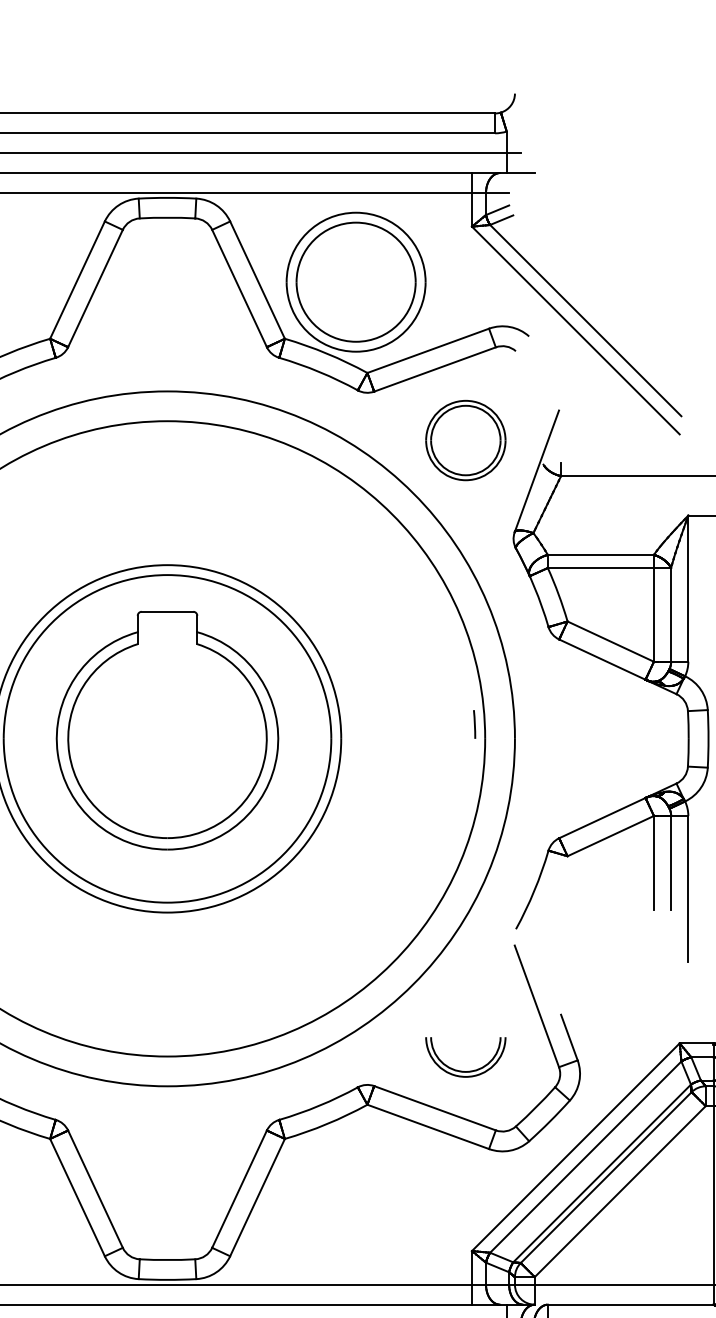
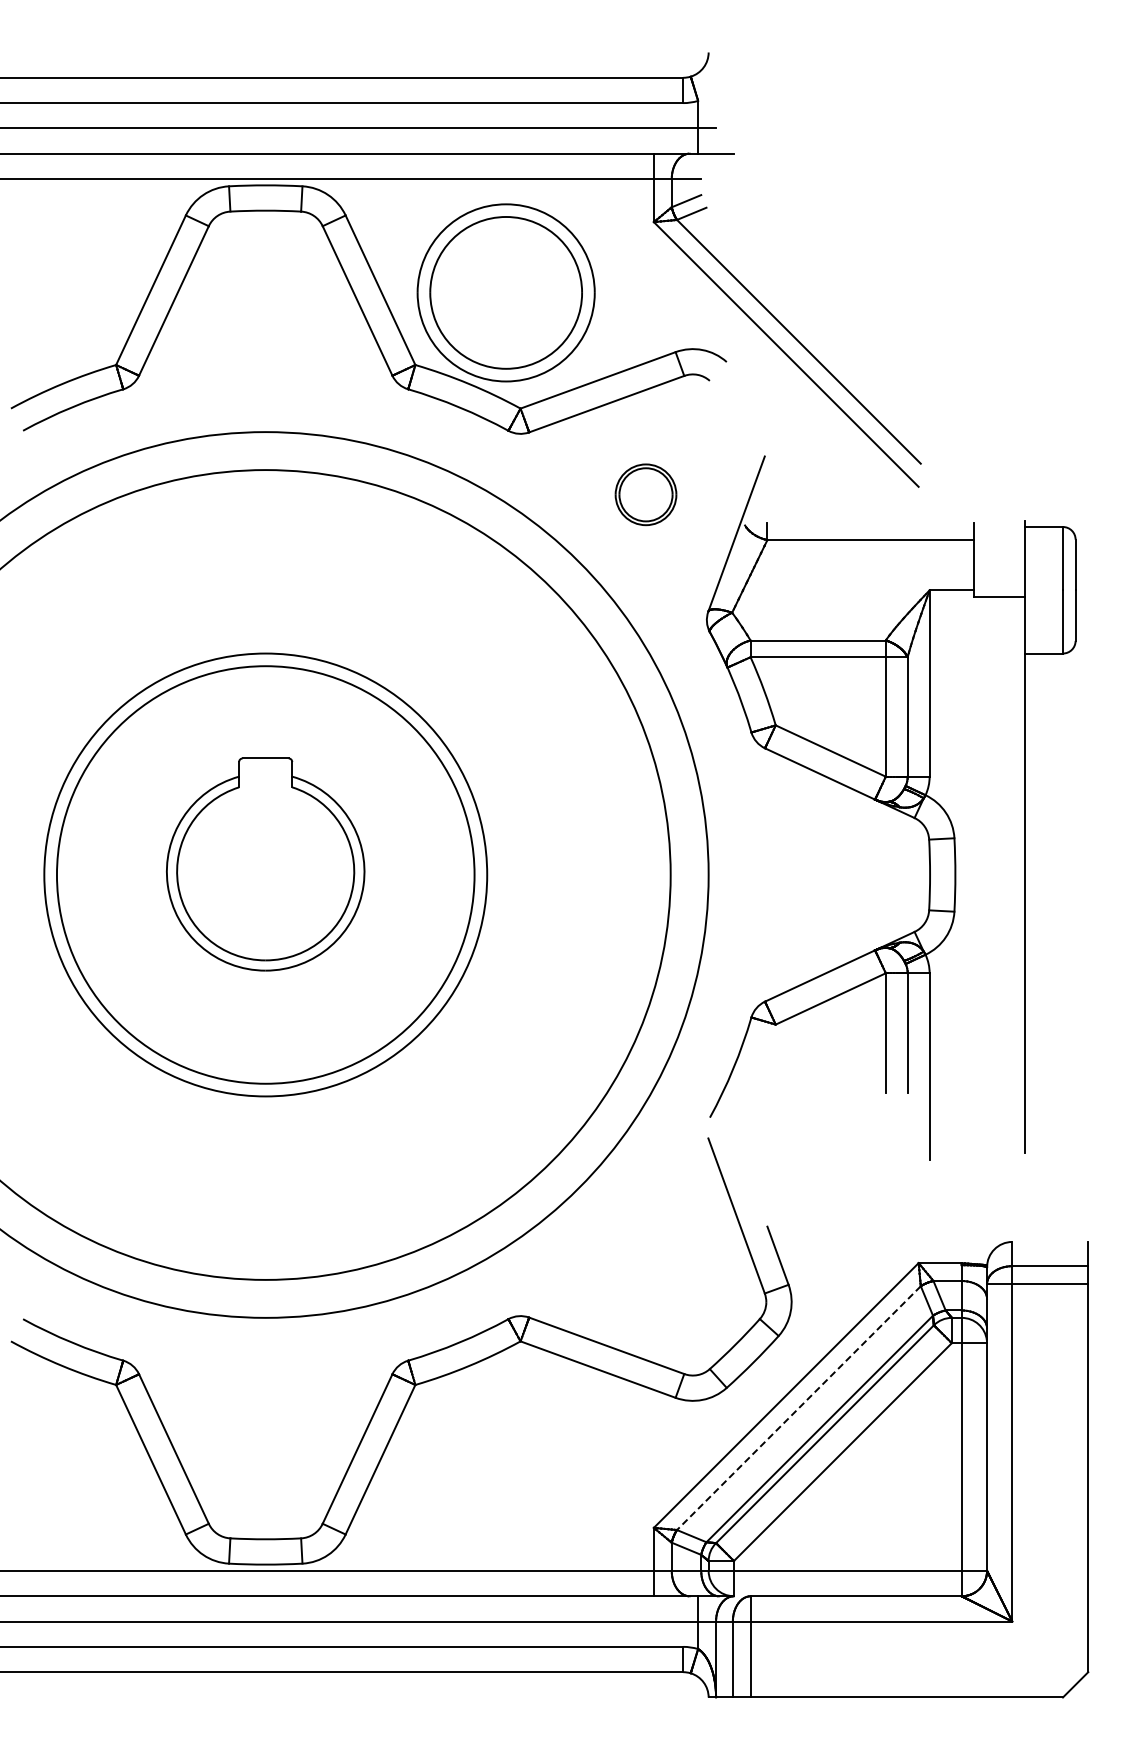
part: (465, 440) -> (645, 494), size x0.6
line: (474, 724) -> (656, 856), removed
part: (167, 730) -> (265, 864), size x0.7
part: (465, 1071) -> (645, 1298), removed
line: (585, 1157) -> (798, 1408), solid -> dashed

